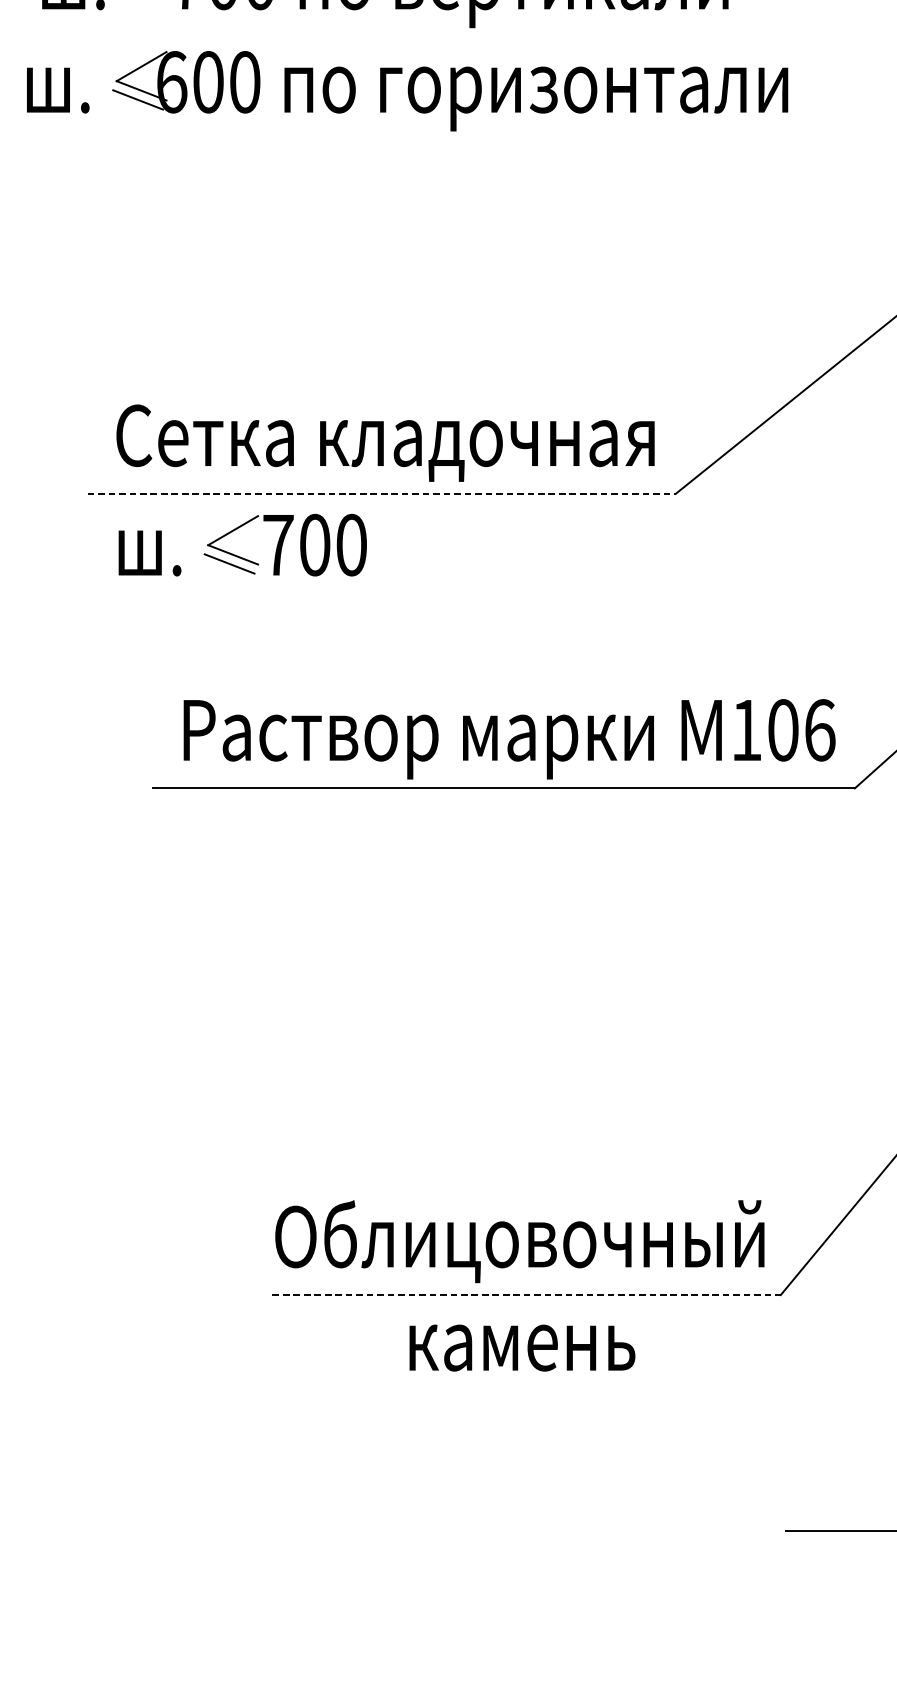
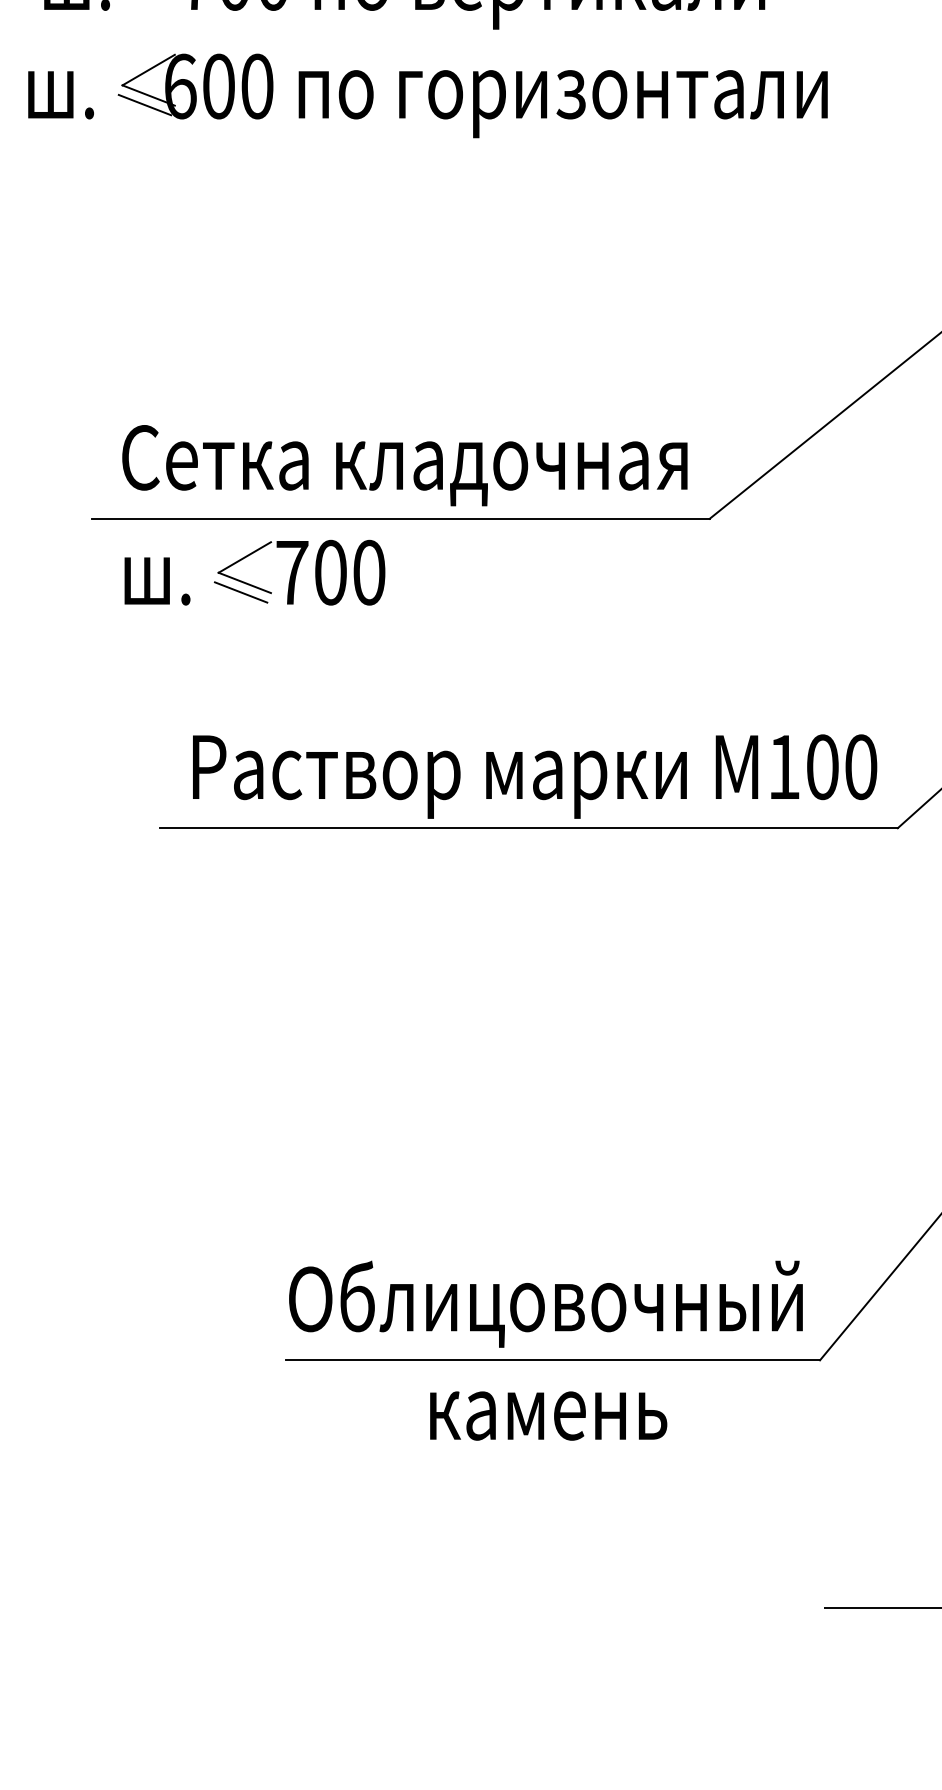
line: (381, 493) -> (400, 518), dashed -> solid
text: (820, 730) -> (861, 767), 106 -> 100
line: (527, 1295) -> (553, 1360), dashed -> solid

